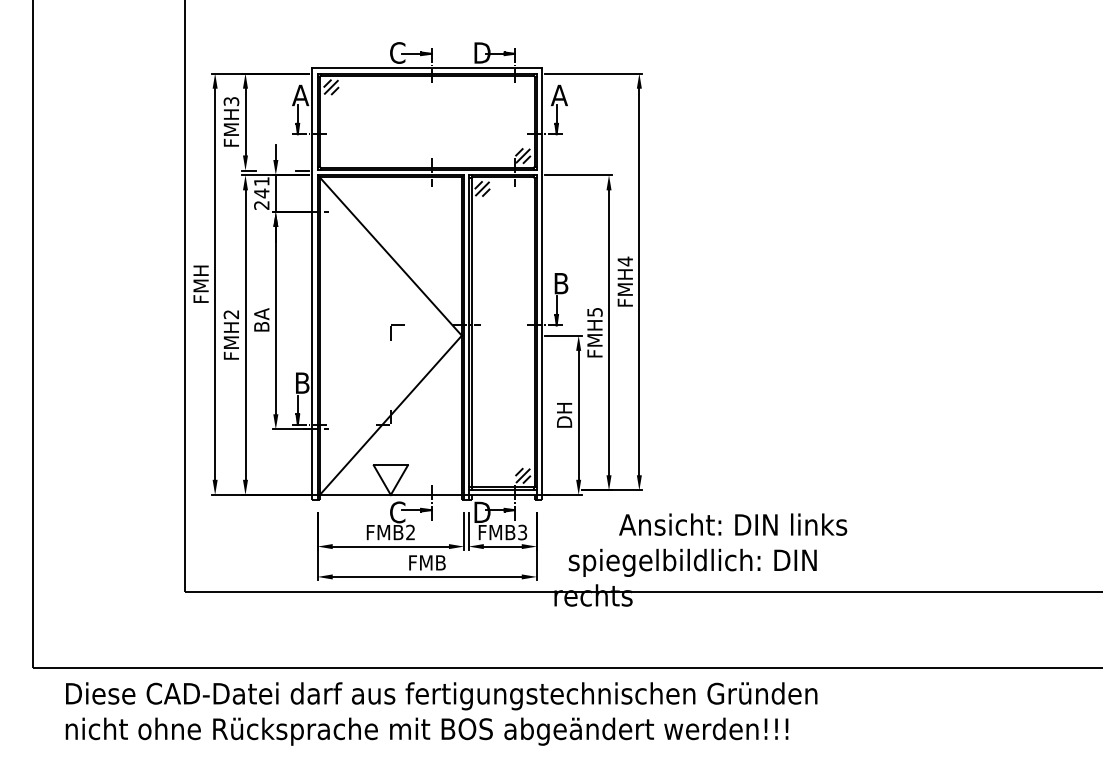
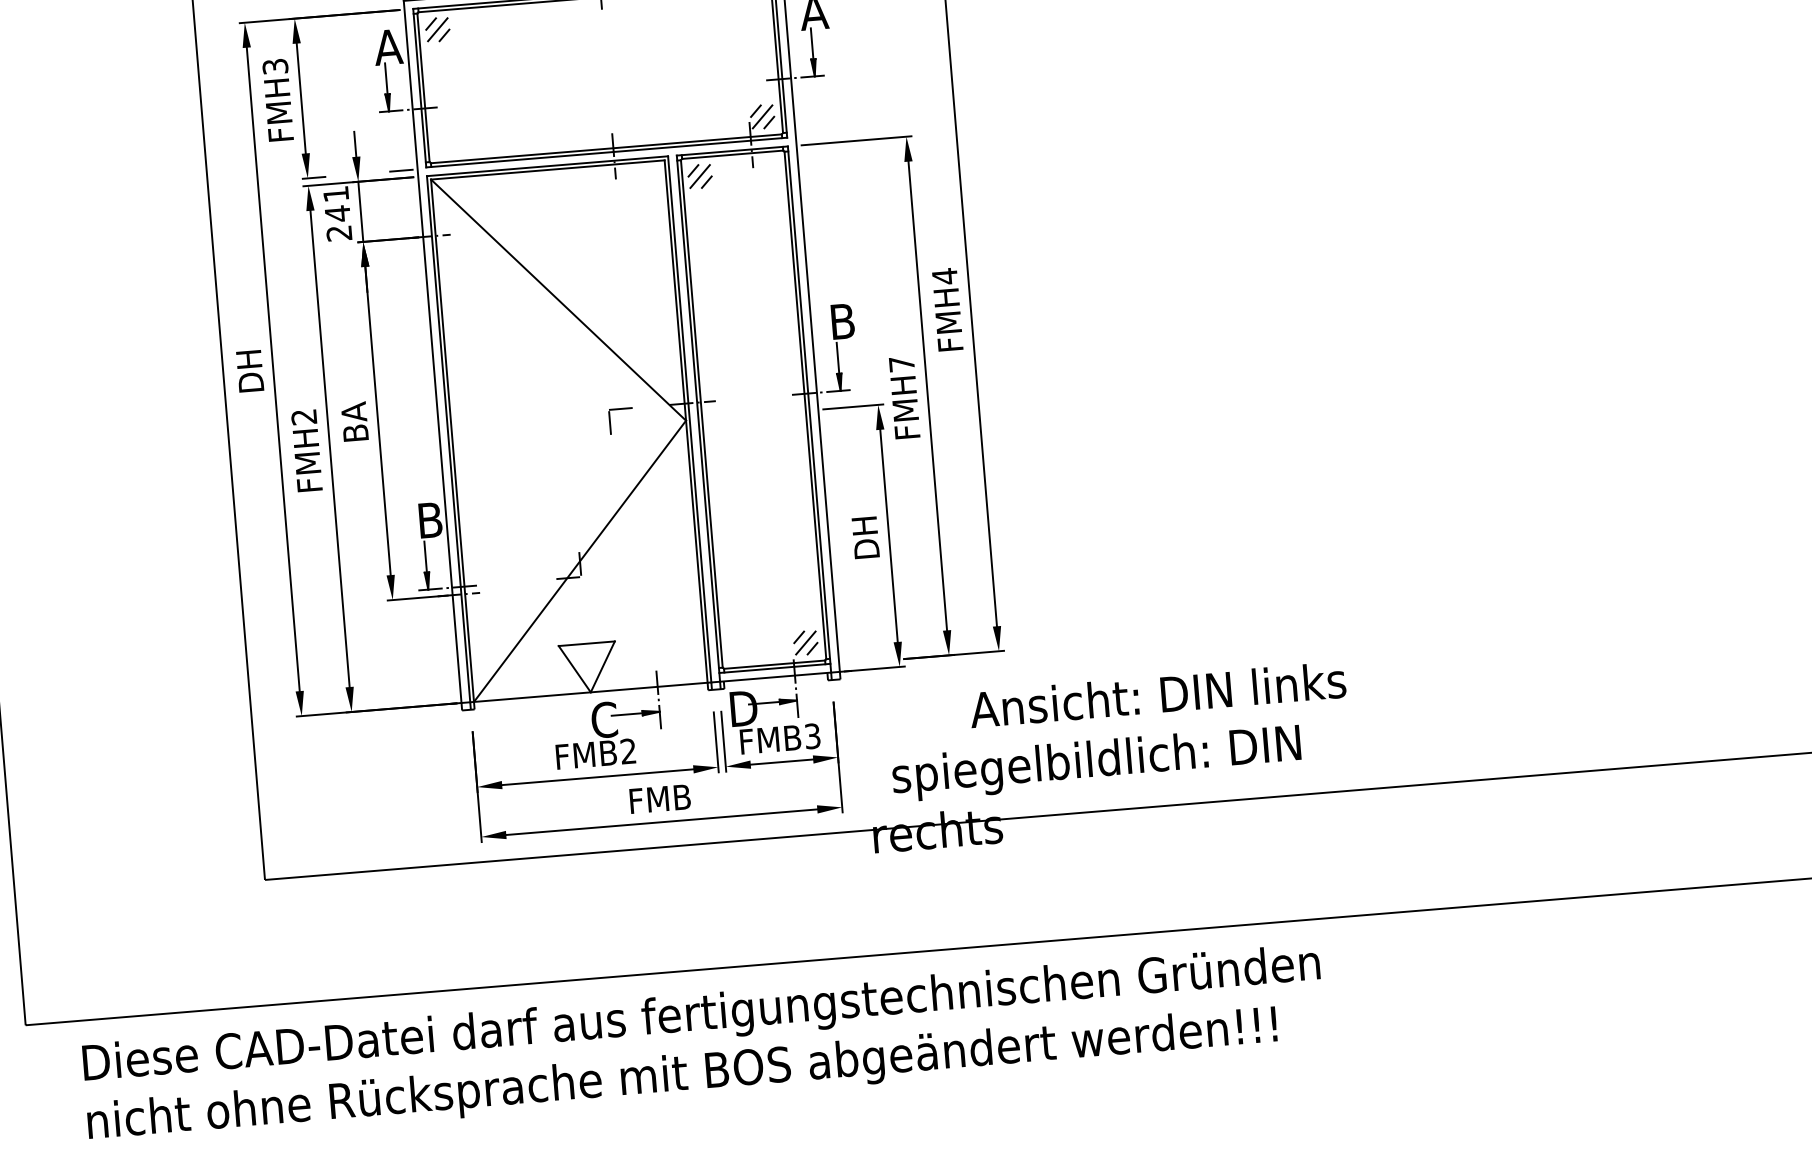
text: (200, 283) -> (249, 370), FMH -> DH
text: (594, 312) -> (901, 364), FMH5 -> FMH7
part: (397, 332) -> (620, 420), moved

